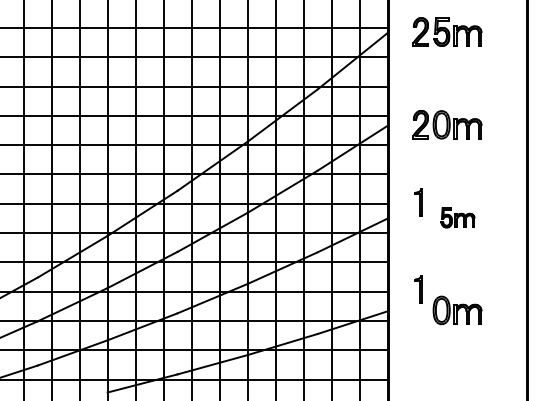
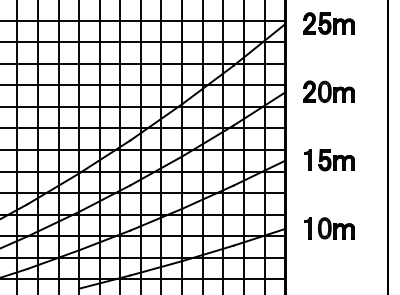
part: (418, 202) -> (307, 160), moved
part: (457, 217) -> (336, 160), size x1.43
part: (418, 289) -> (307, 228), moved

